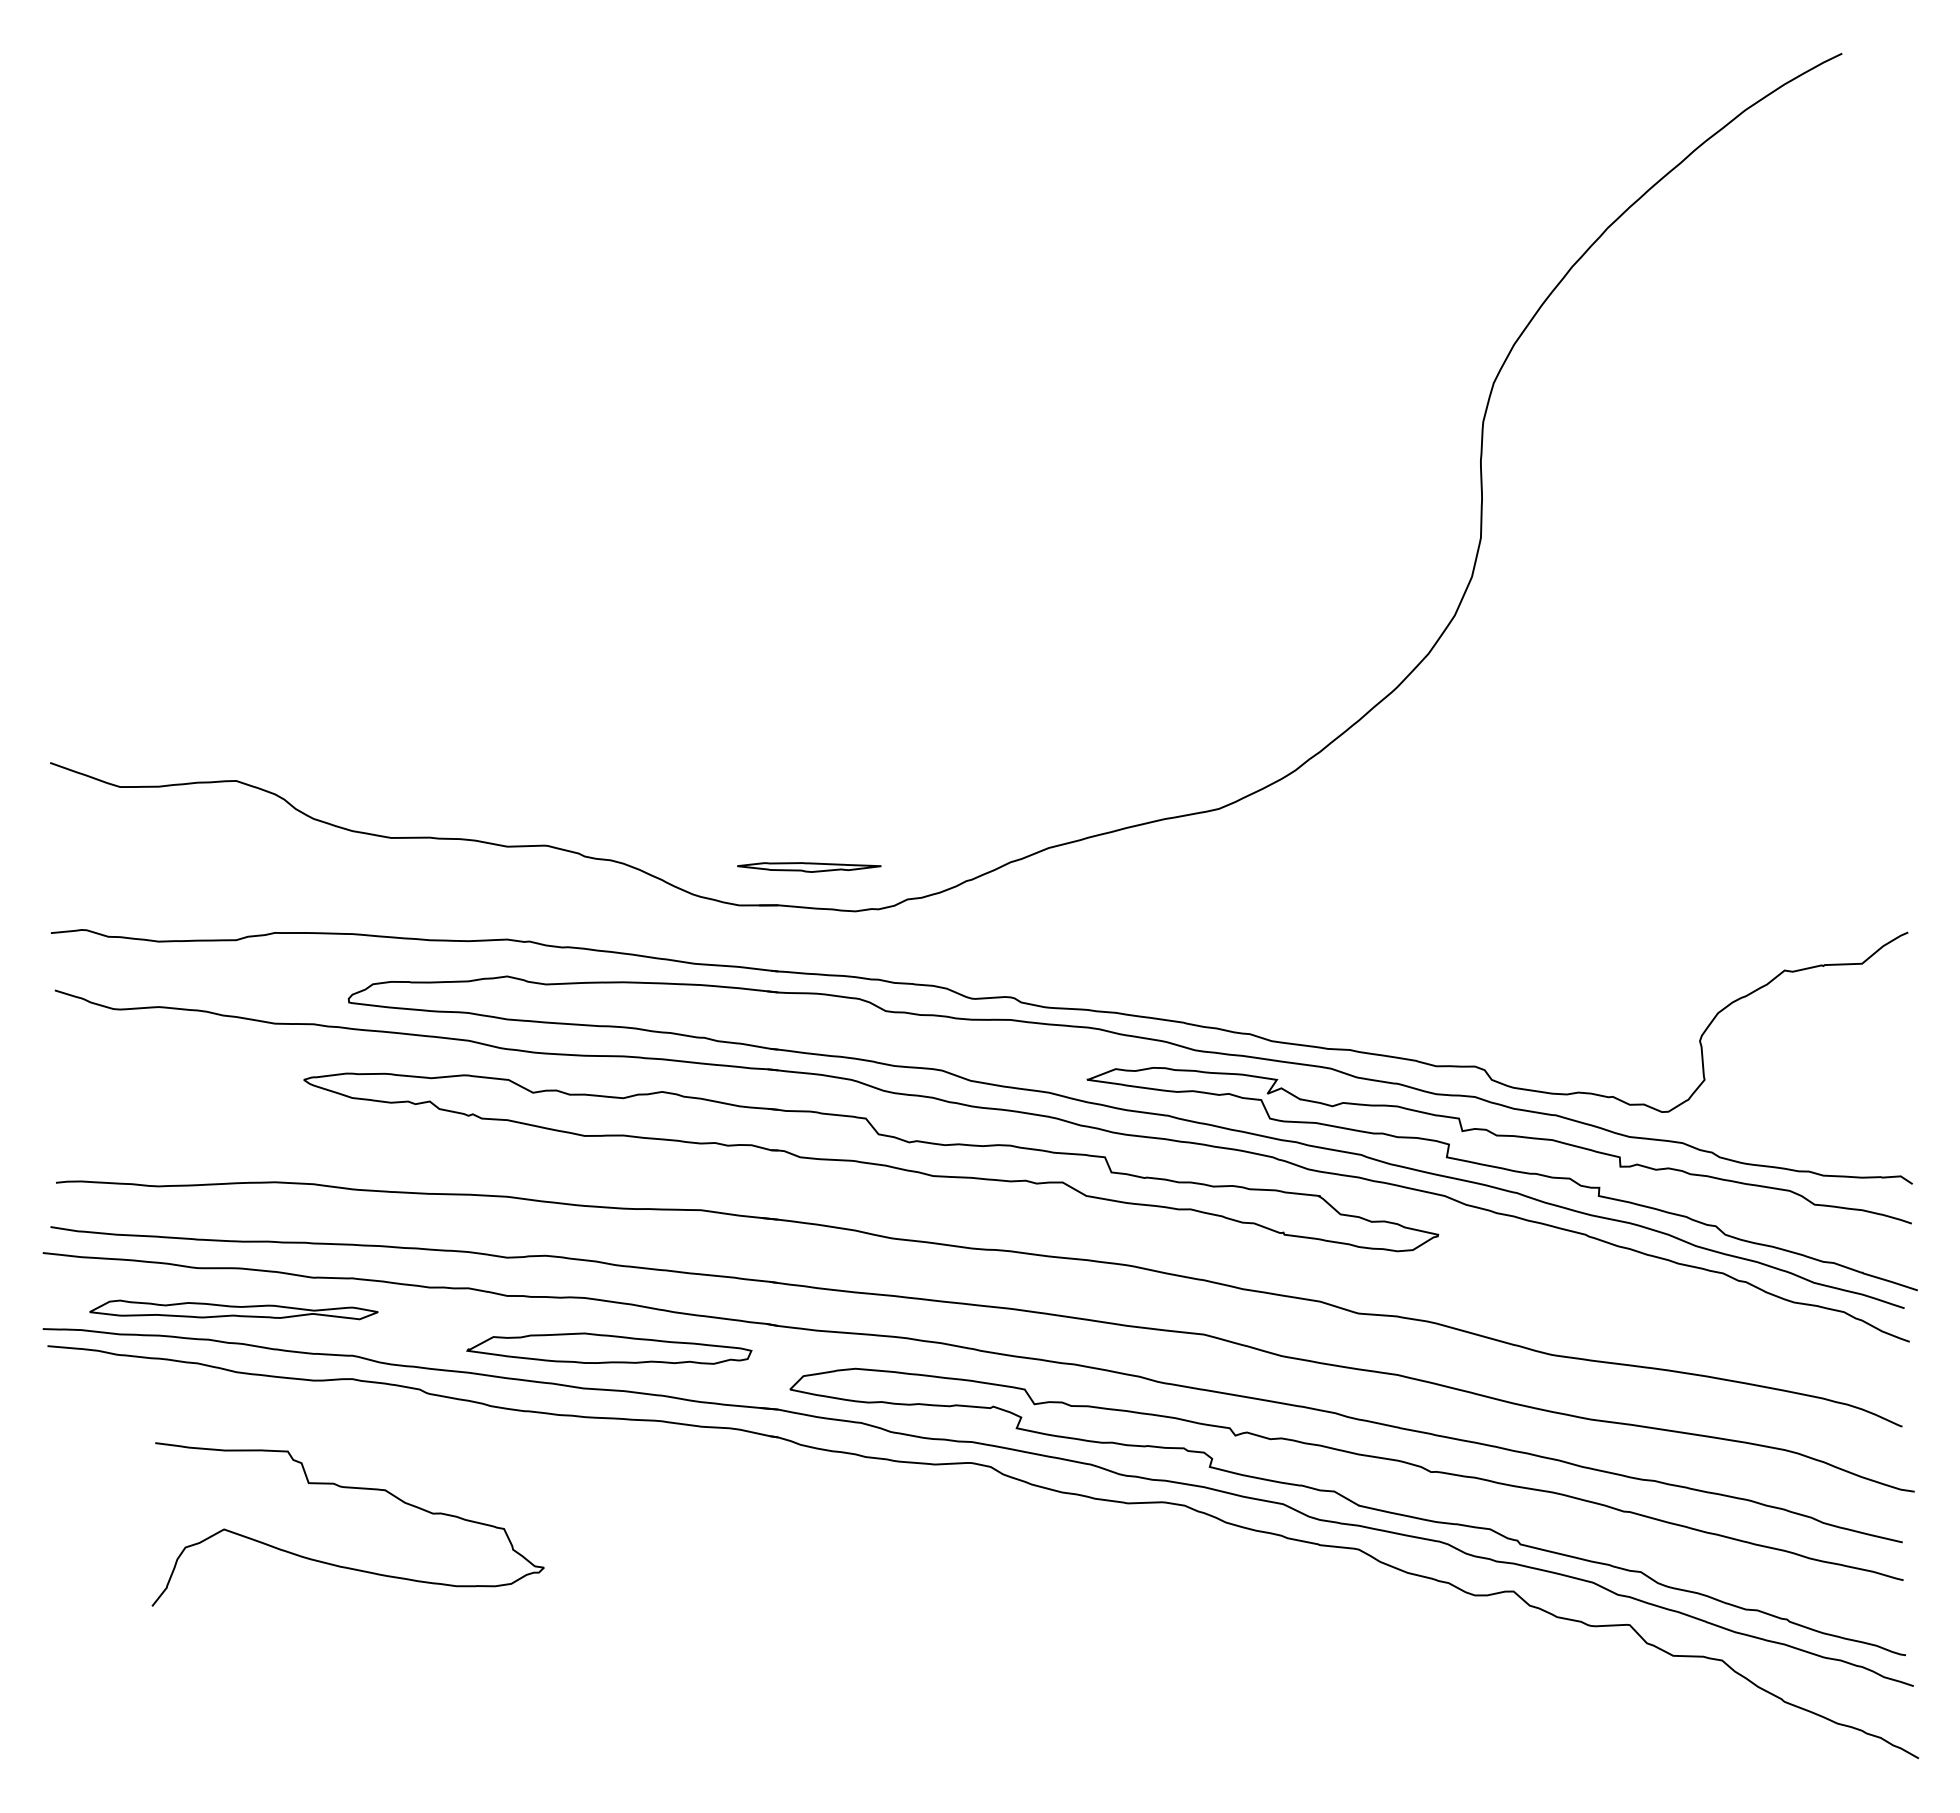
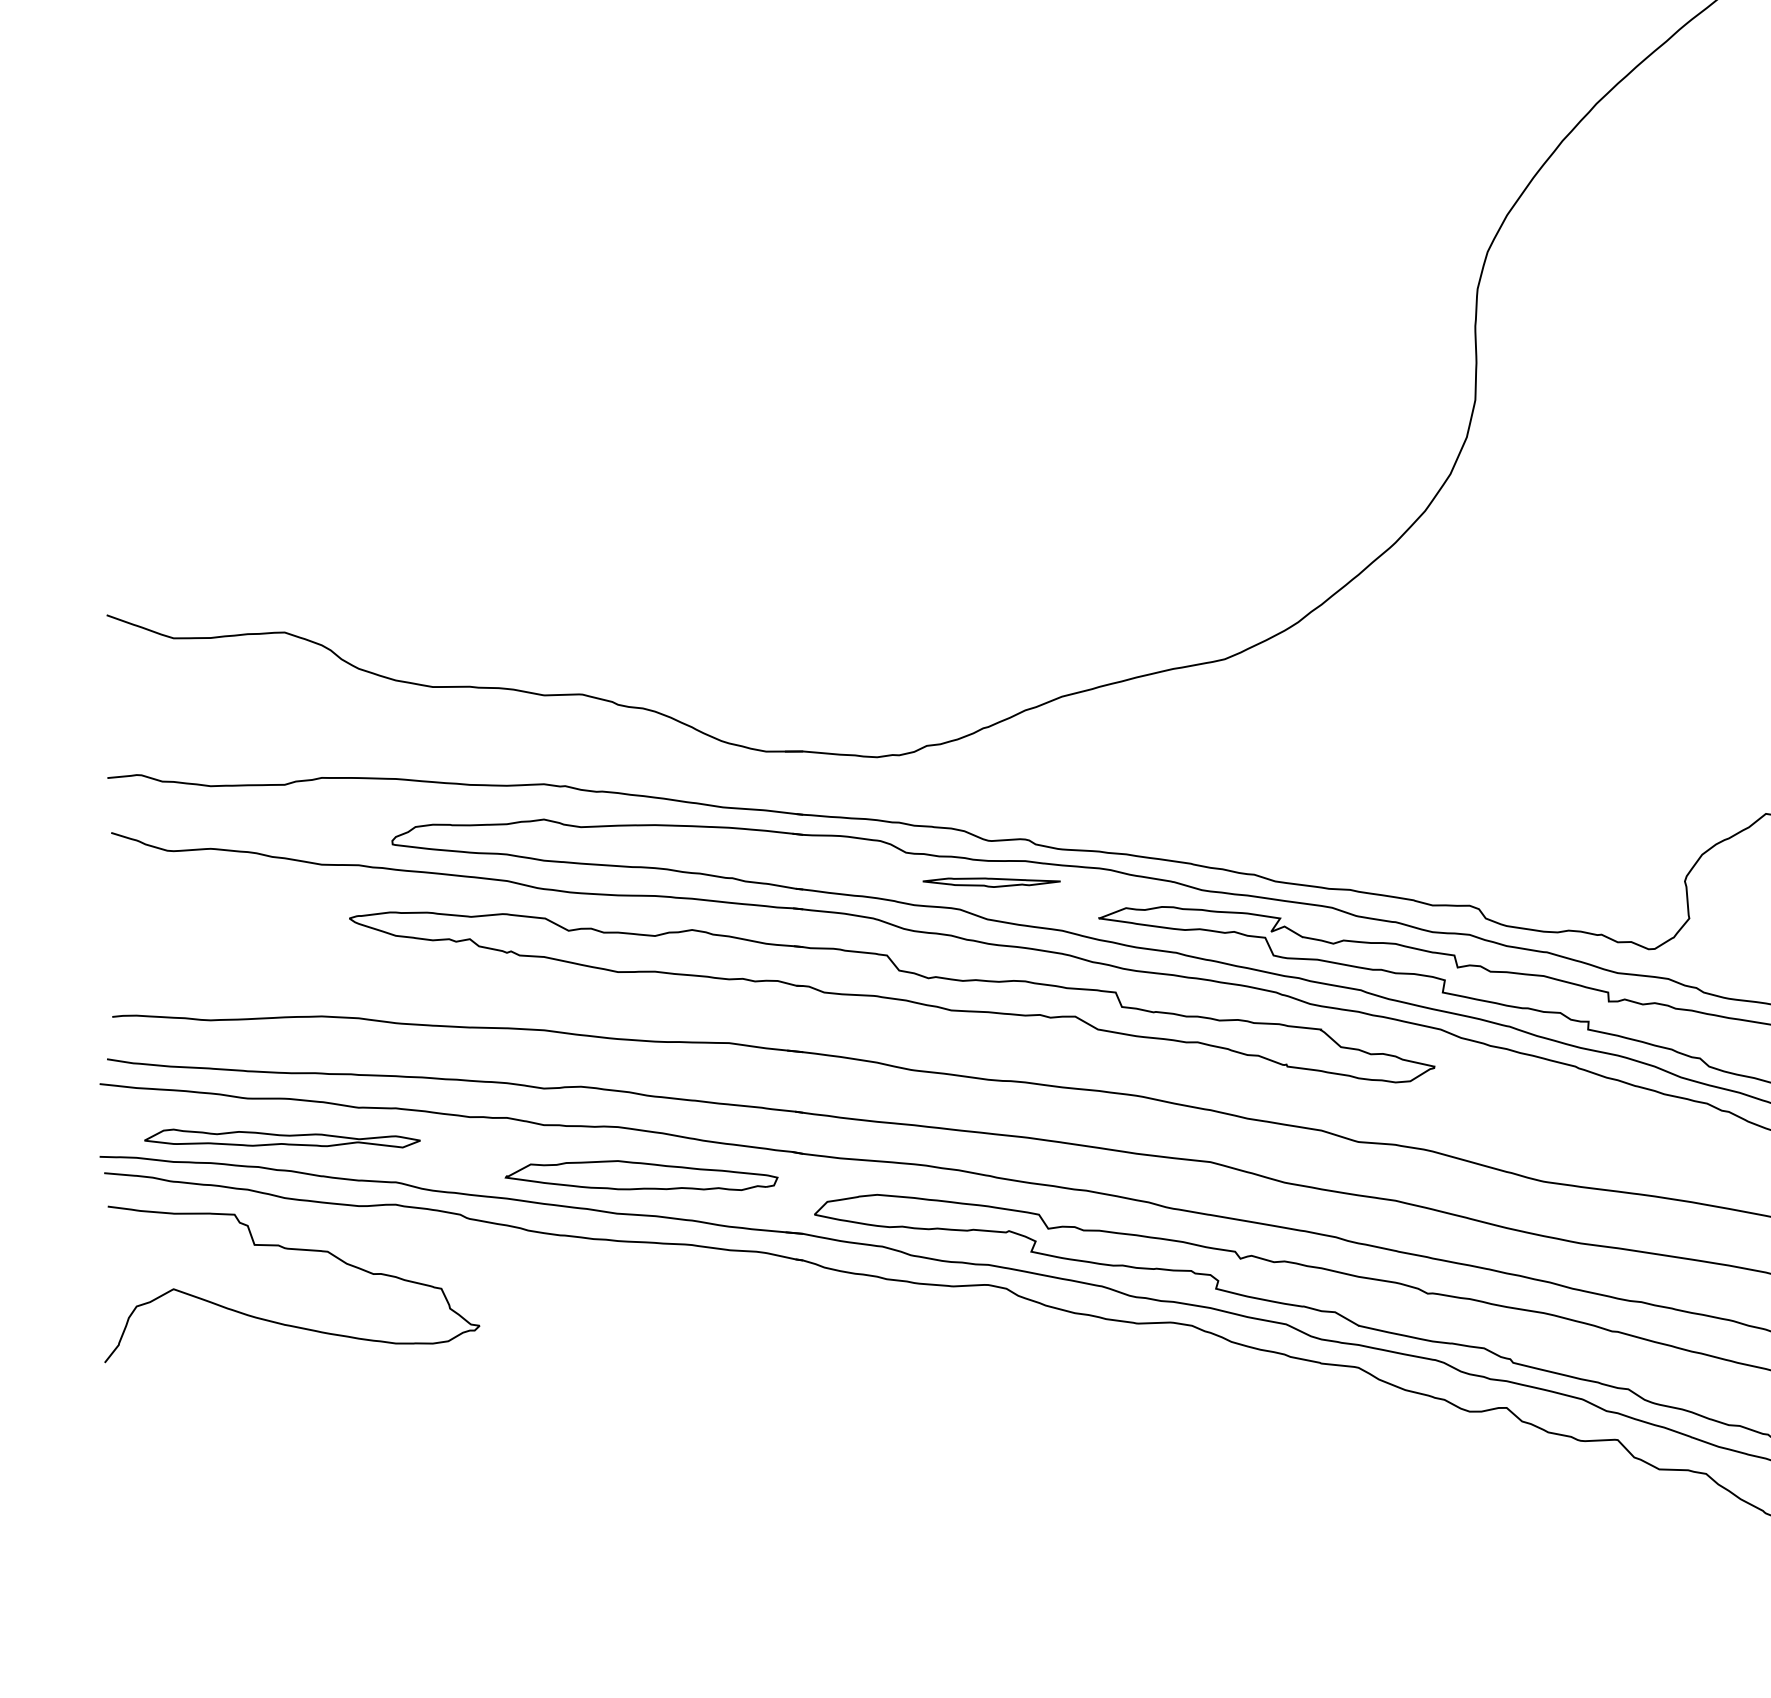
part: (809, 867) -> (991, 882), moved
curve: (347, 1488) -> (291, 1250), moved

